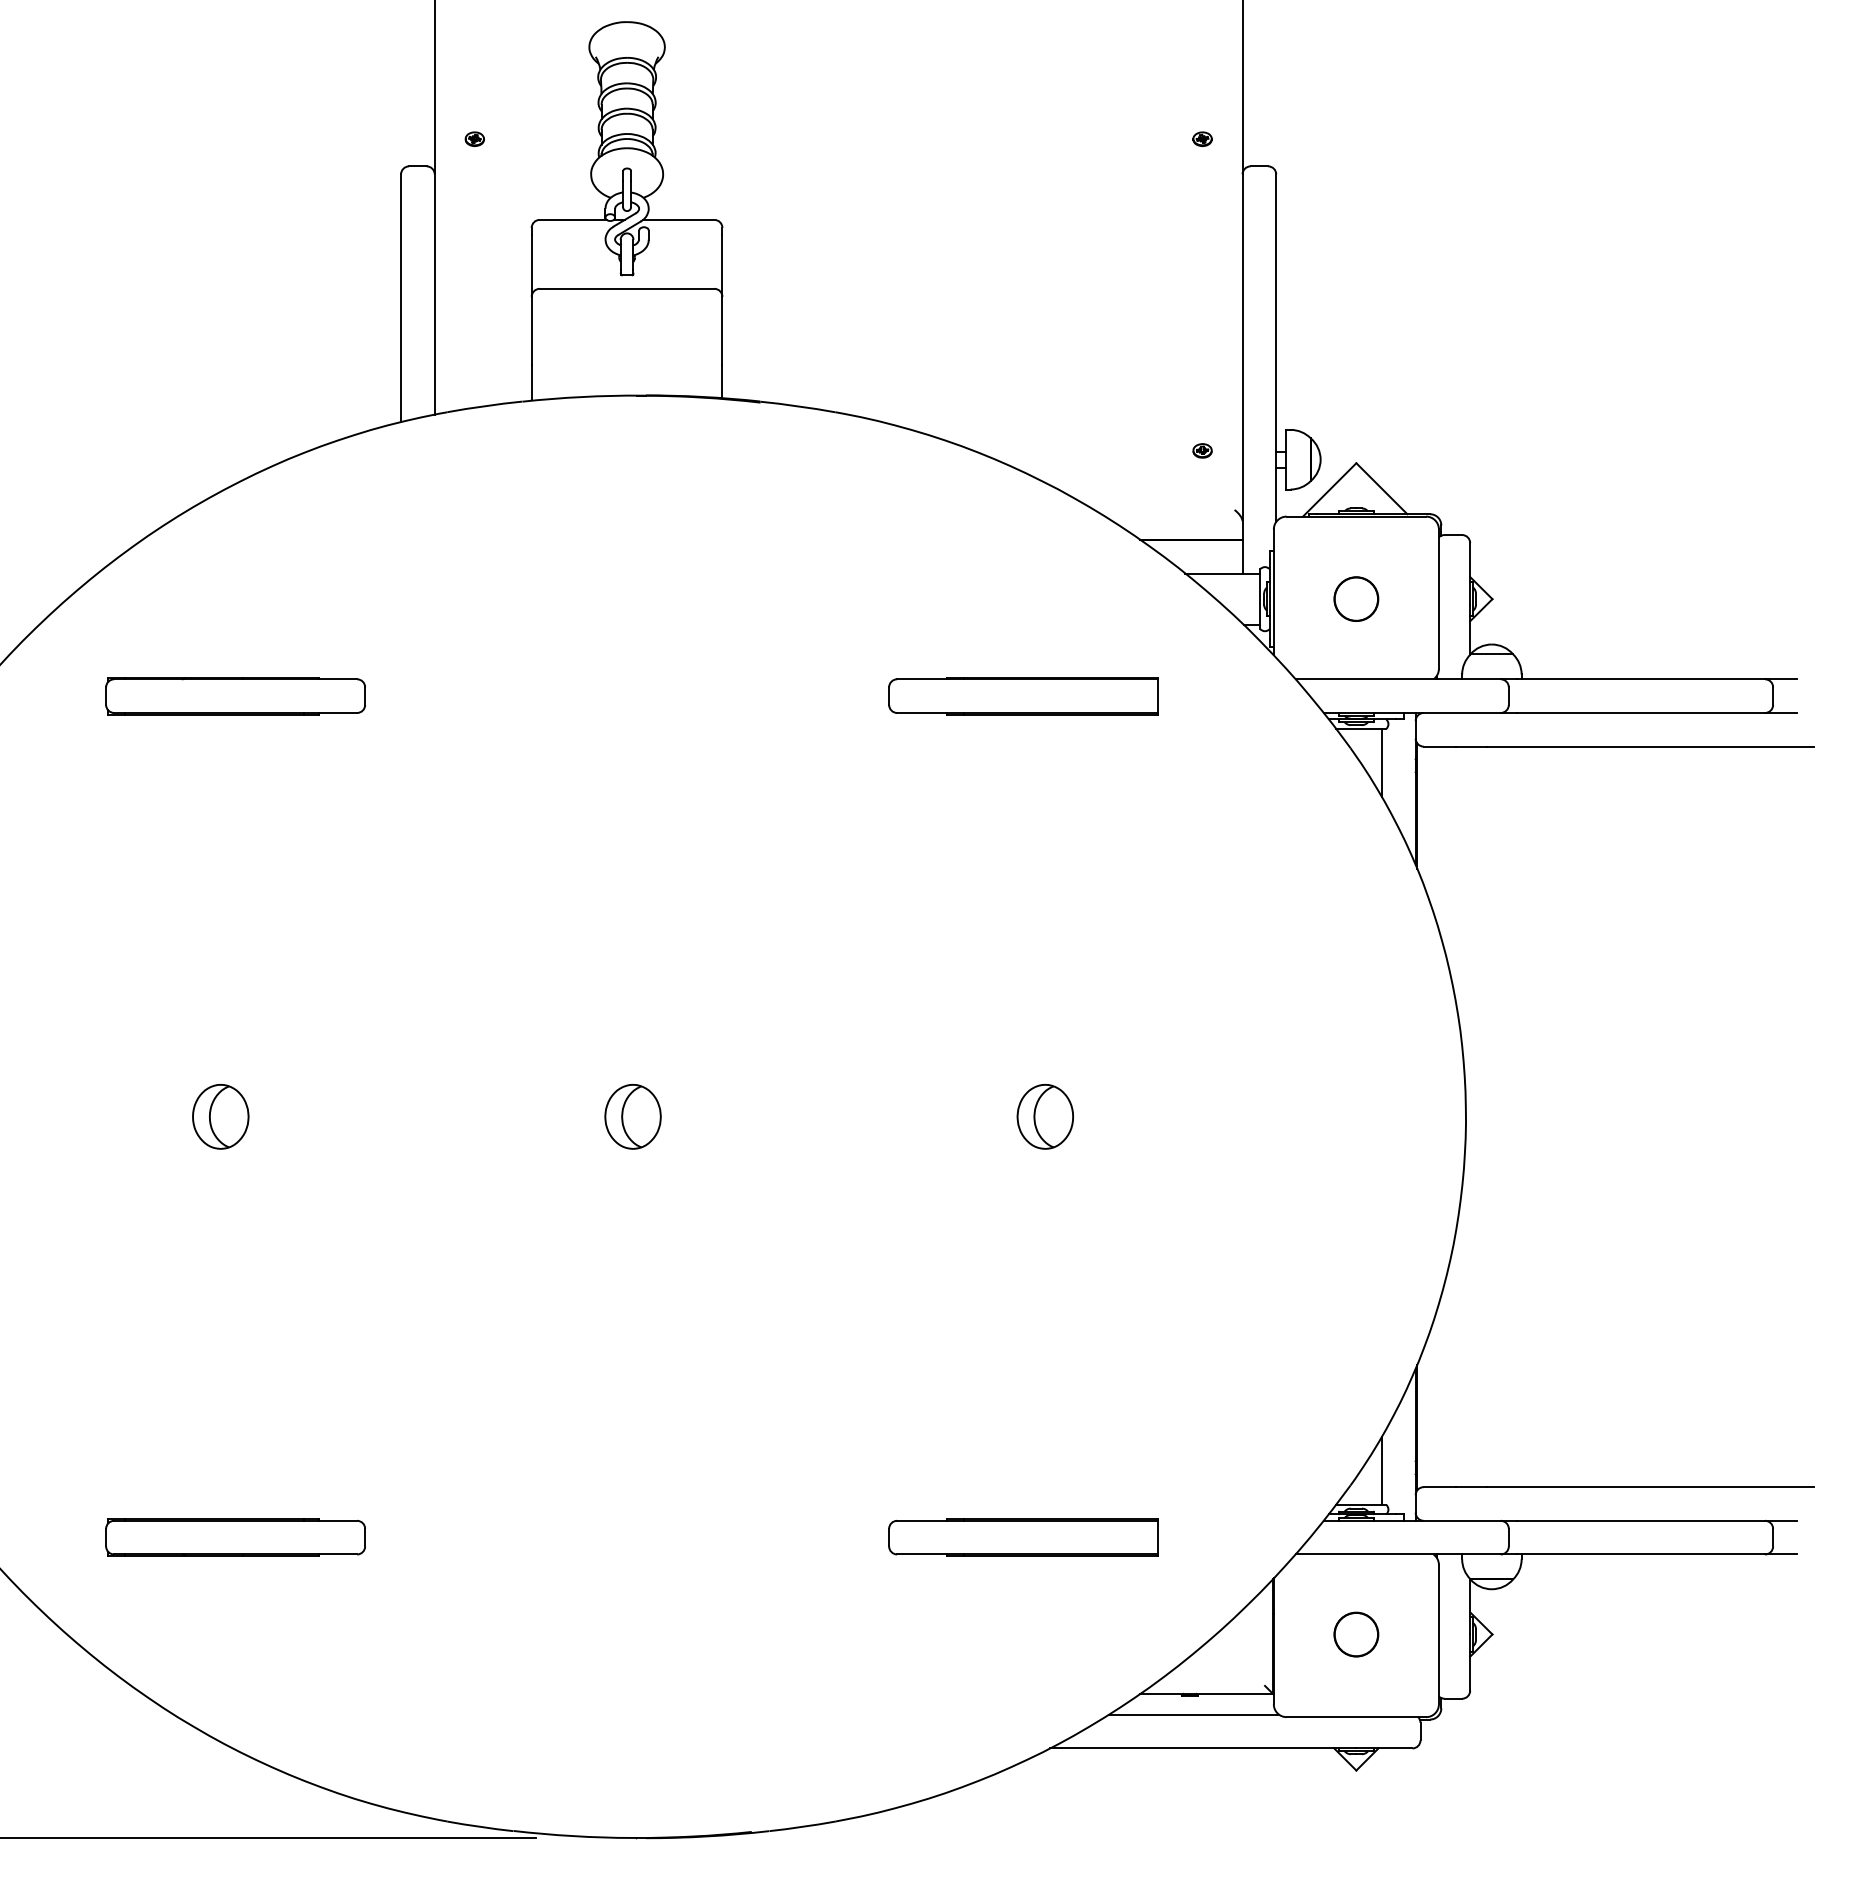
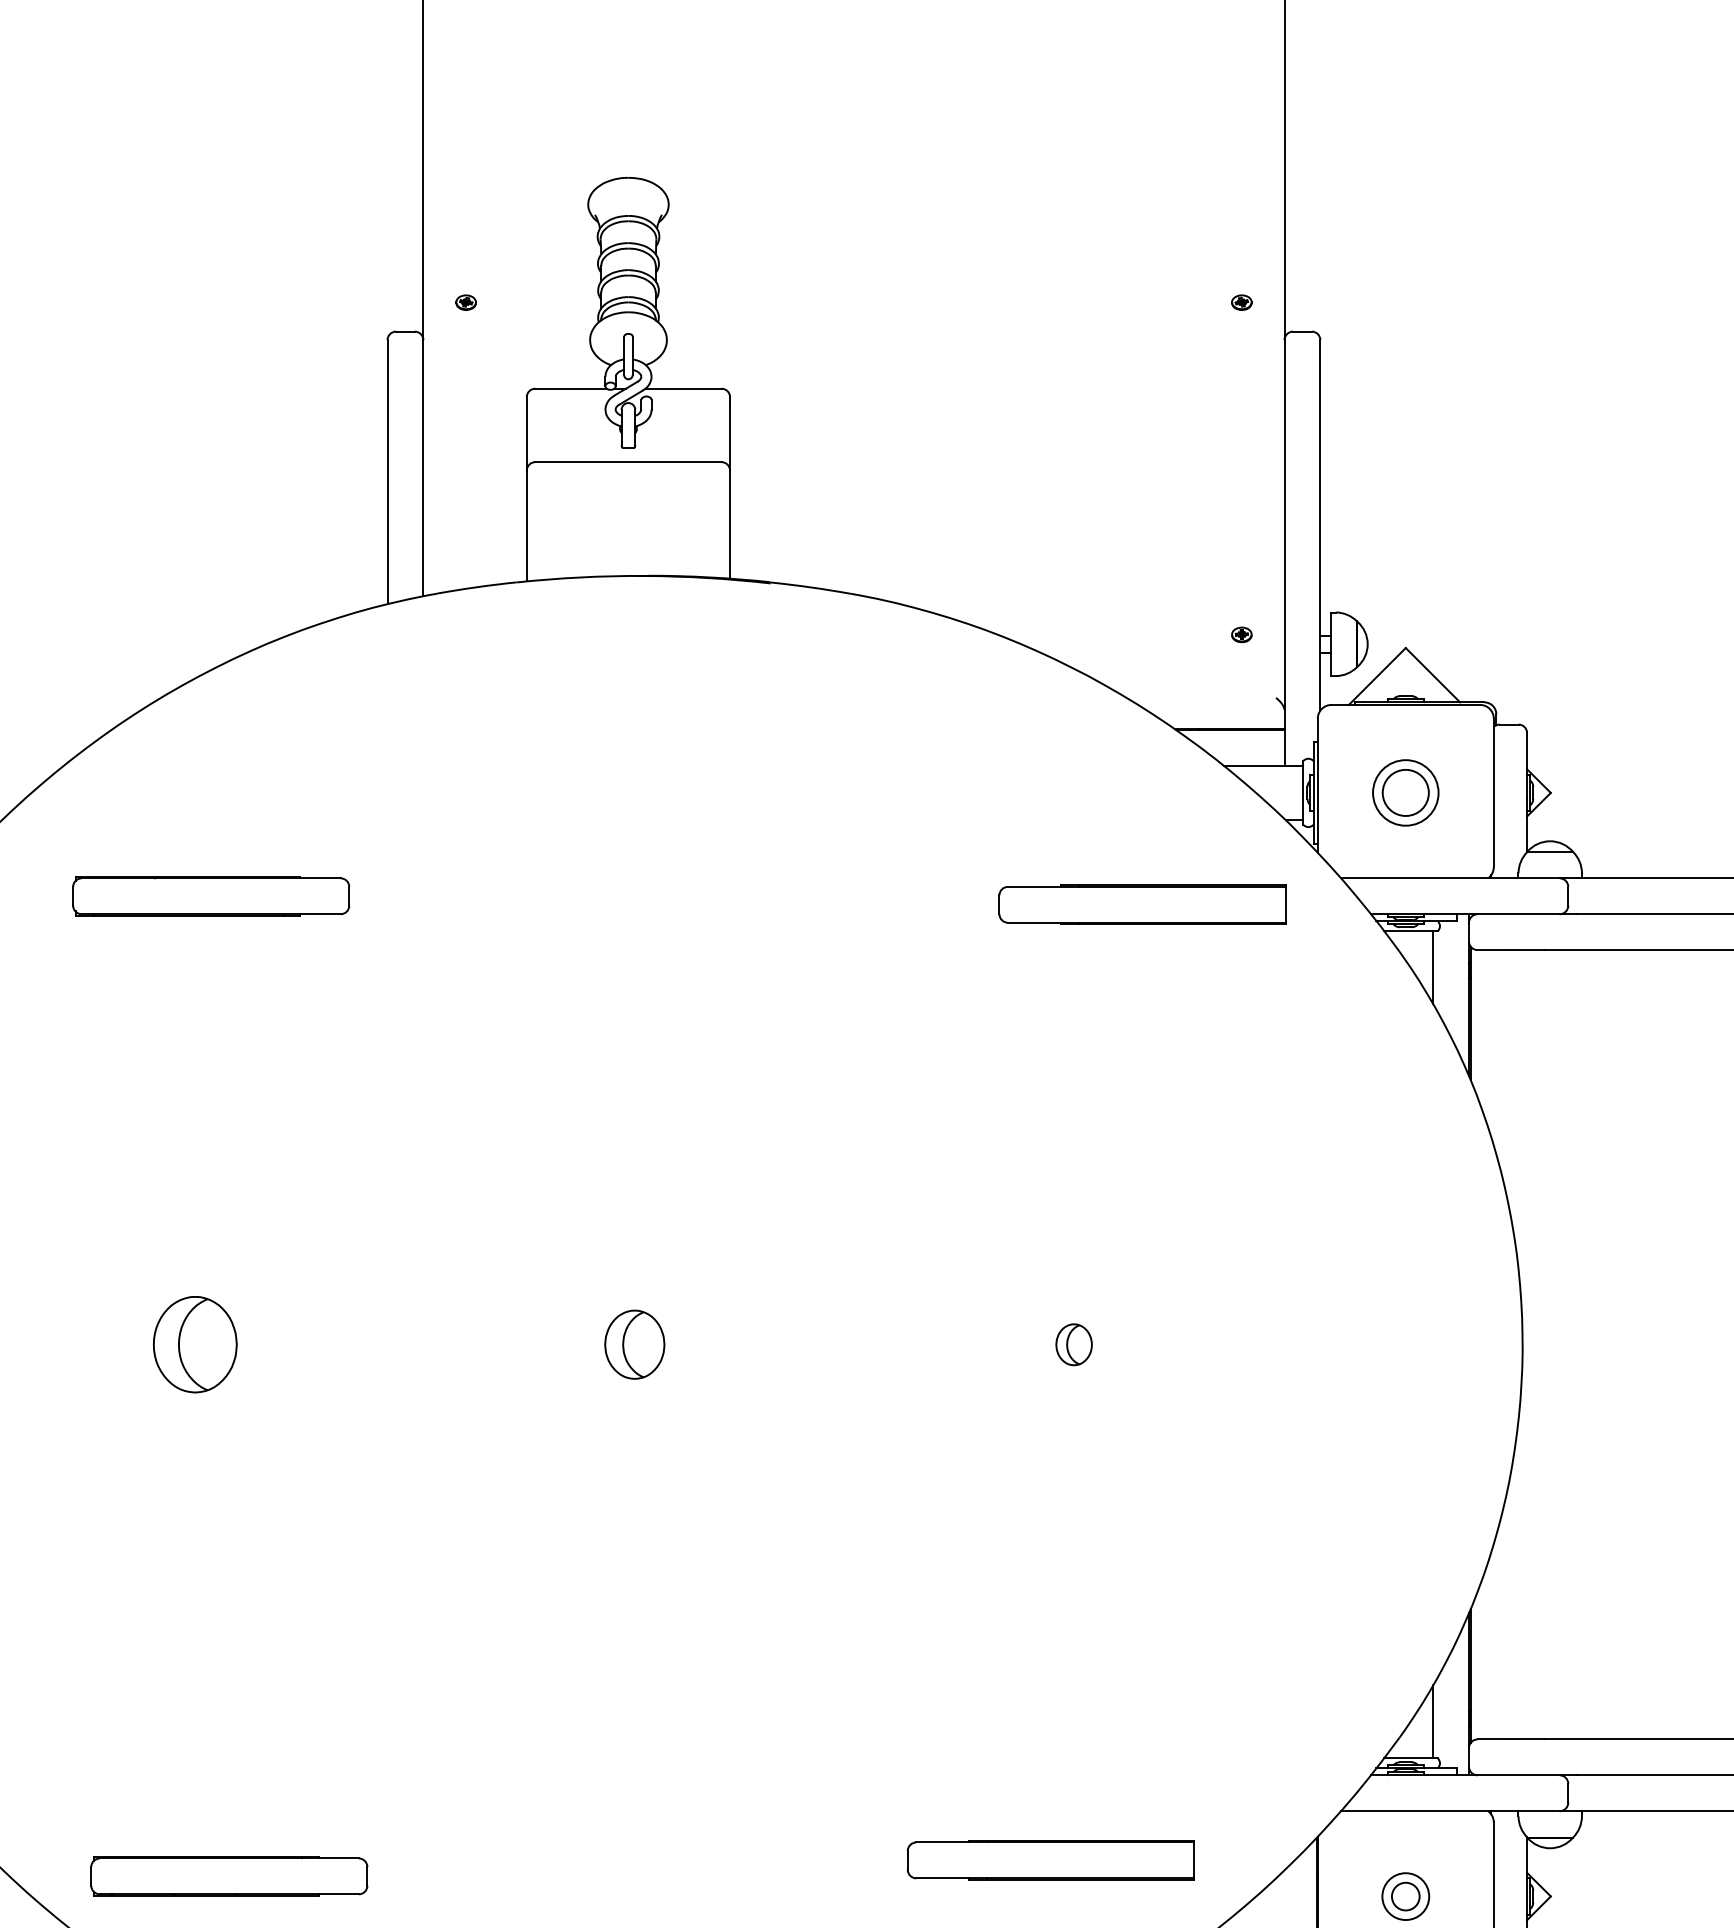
circle: (1356, 599) -> (1405, 793), size x1.4
part: (1023, 696) -> (1142, 905), moved
part: (220, 1116) -> (195, 1344), size x1.4
part: (1044, 1116) -> (1073, 1344), size x0.6
part: (235, 1537) -> (229, 1876), moved
part: (1023, 1537) -> (1050, 1860), moved
circle: (1356, 1634) -> (1405, 1896), size x0.6

